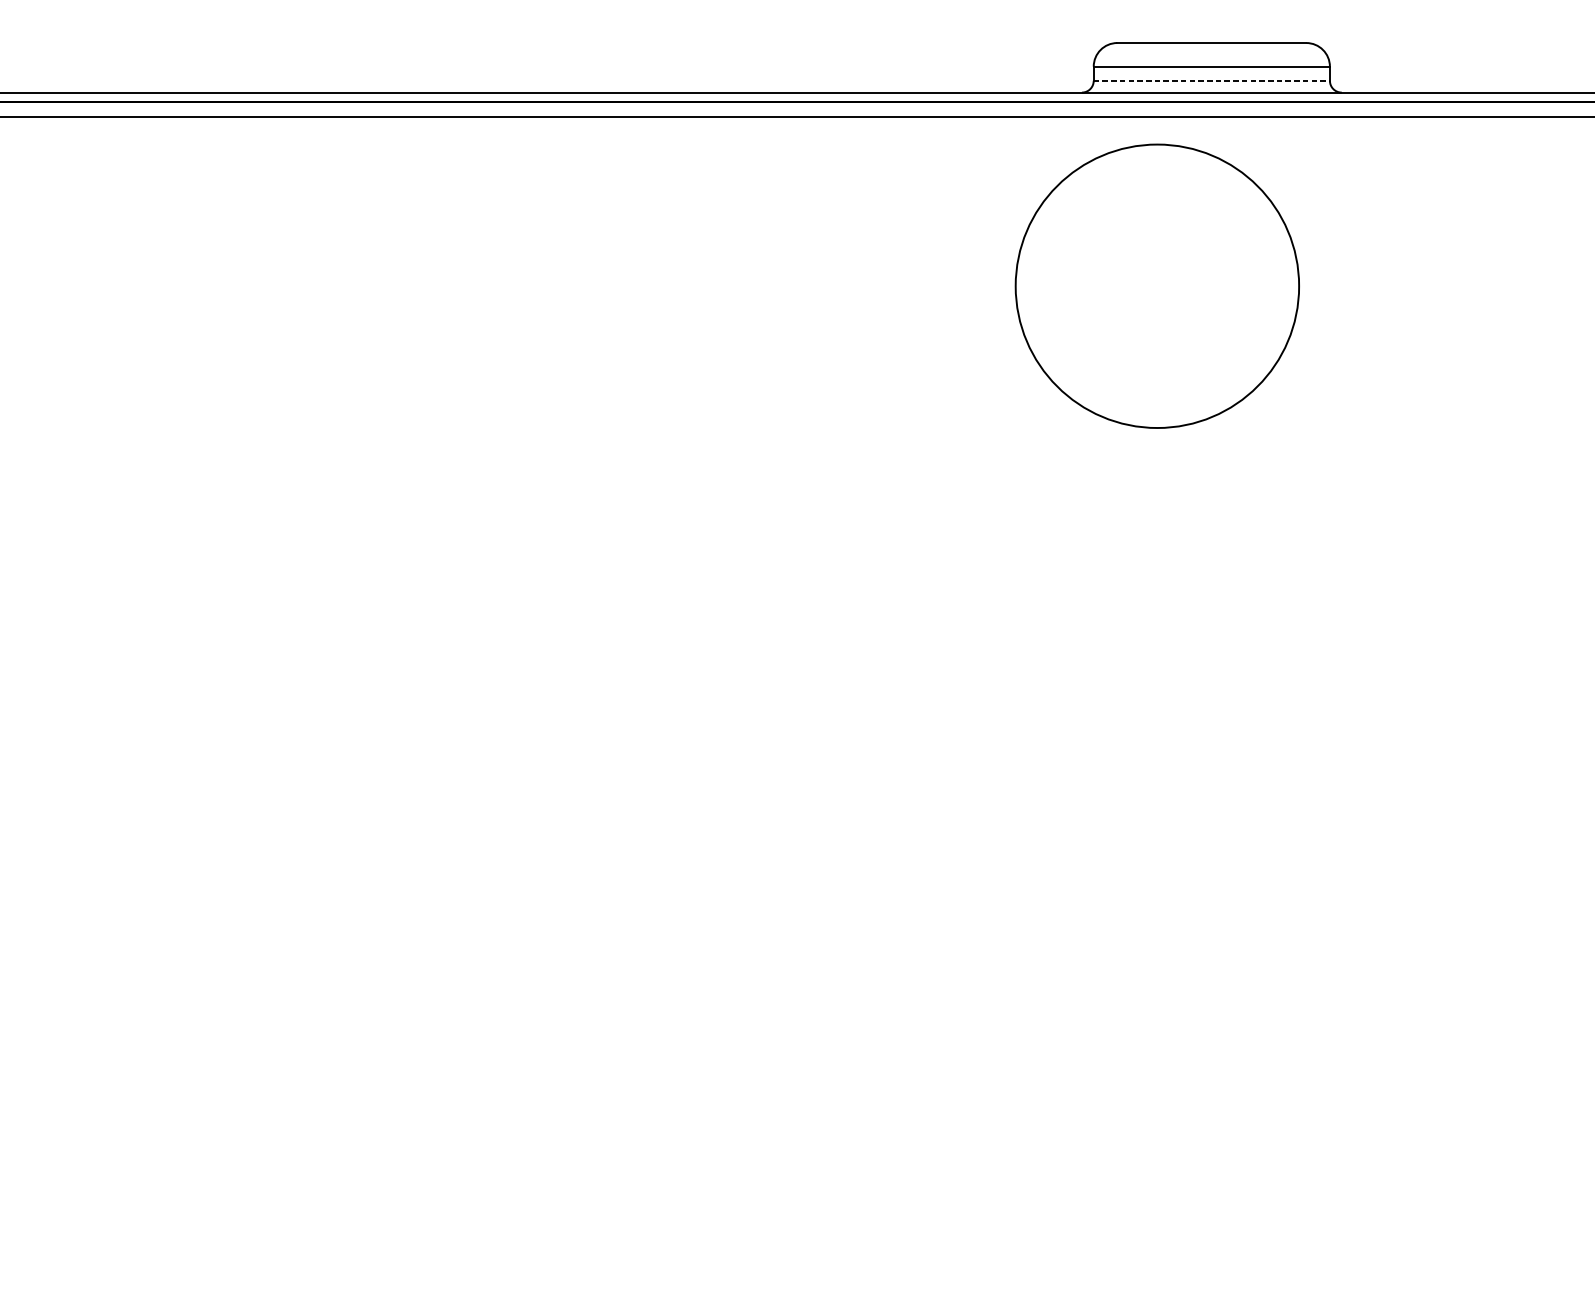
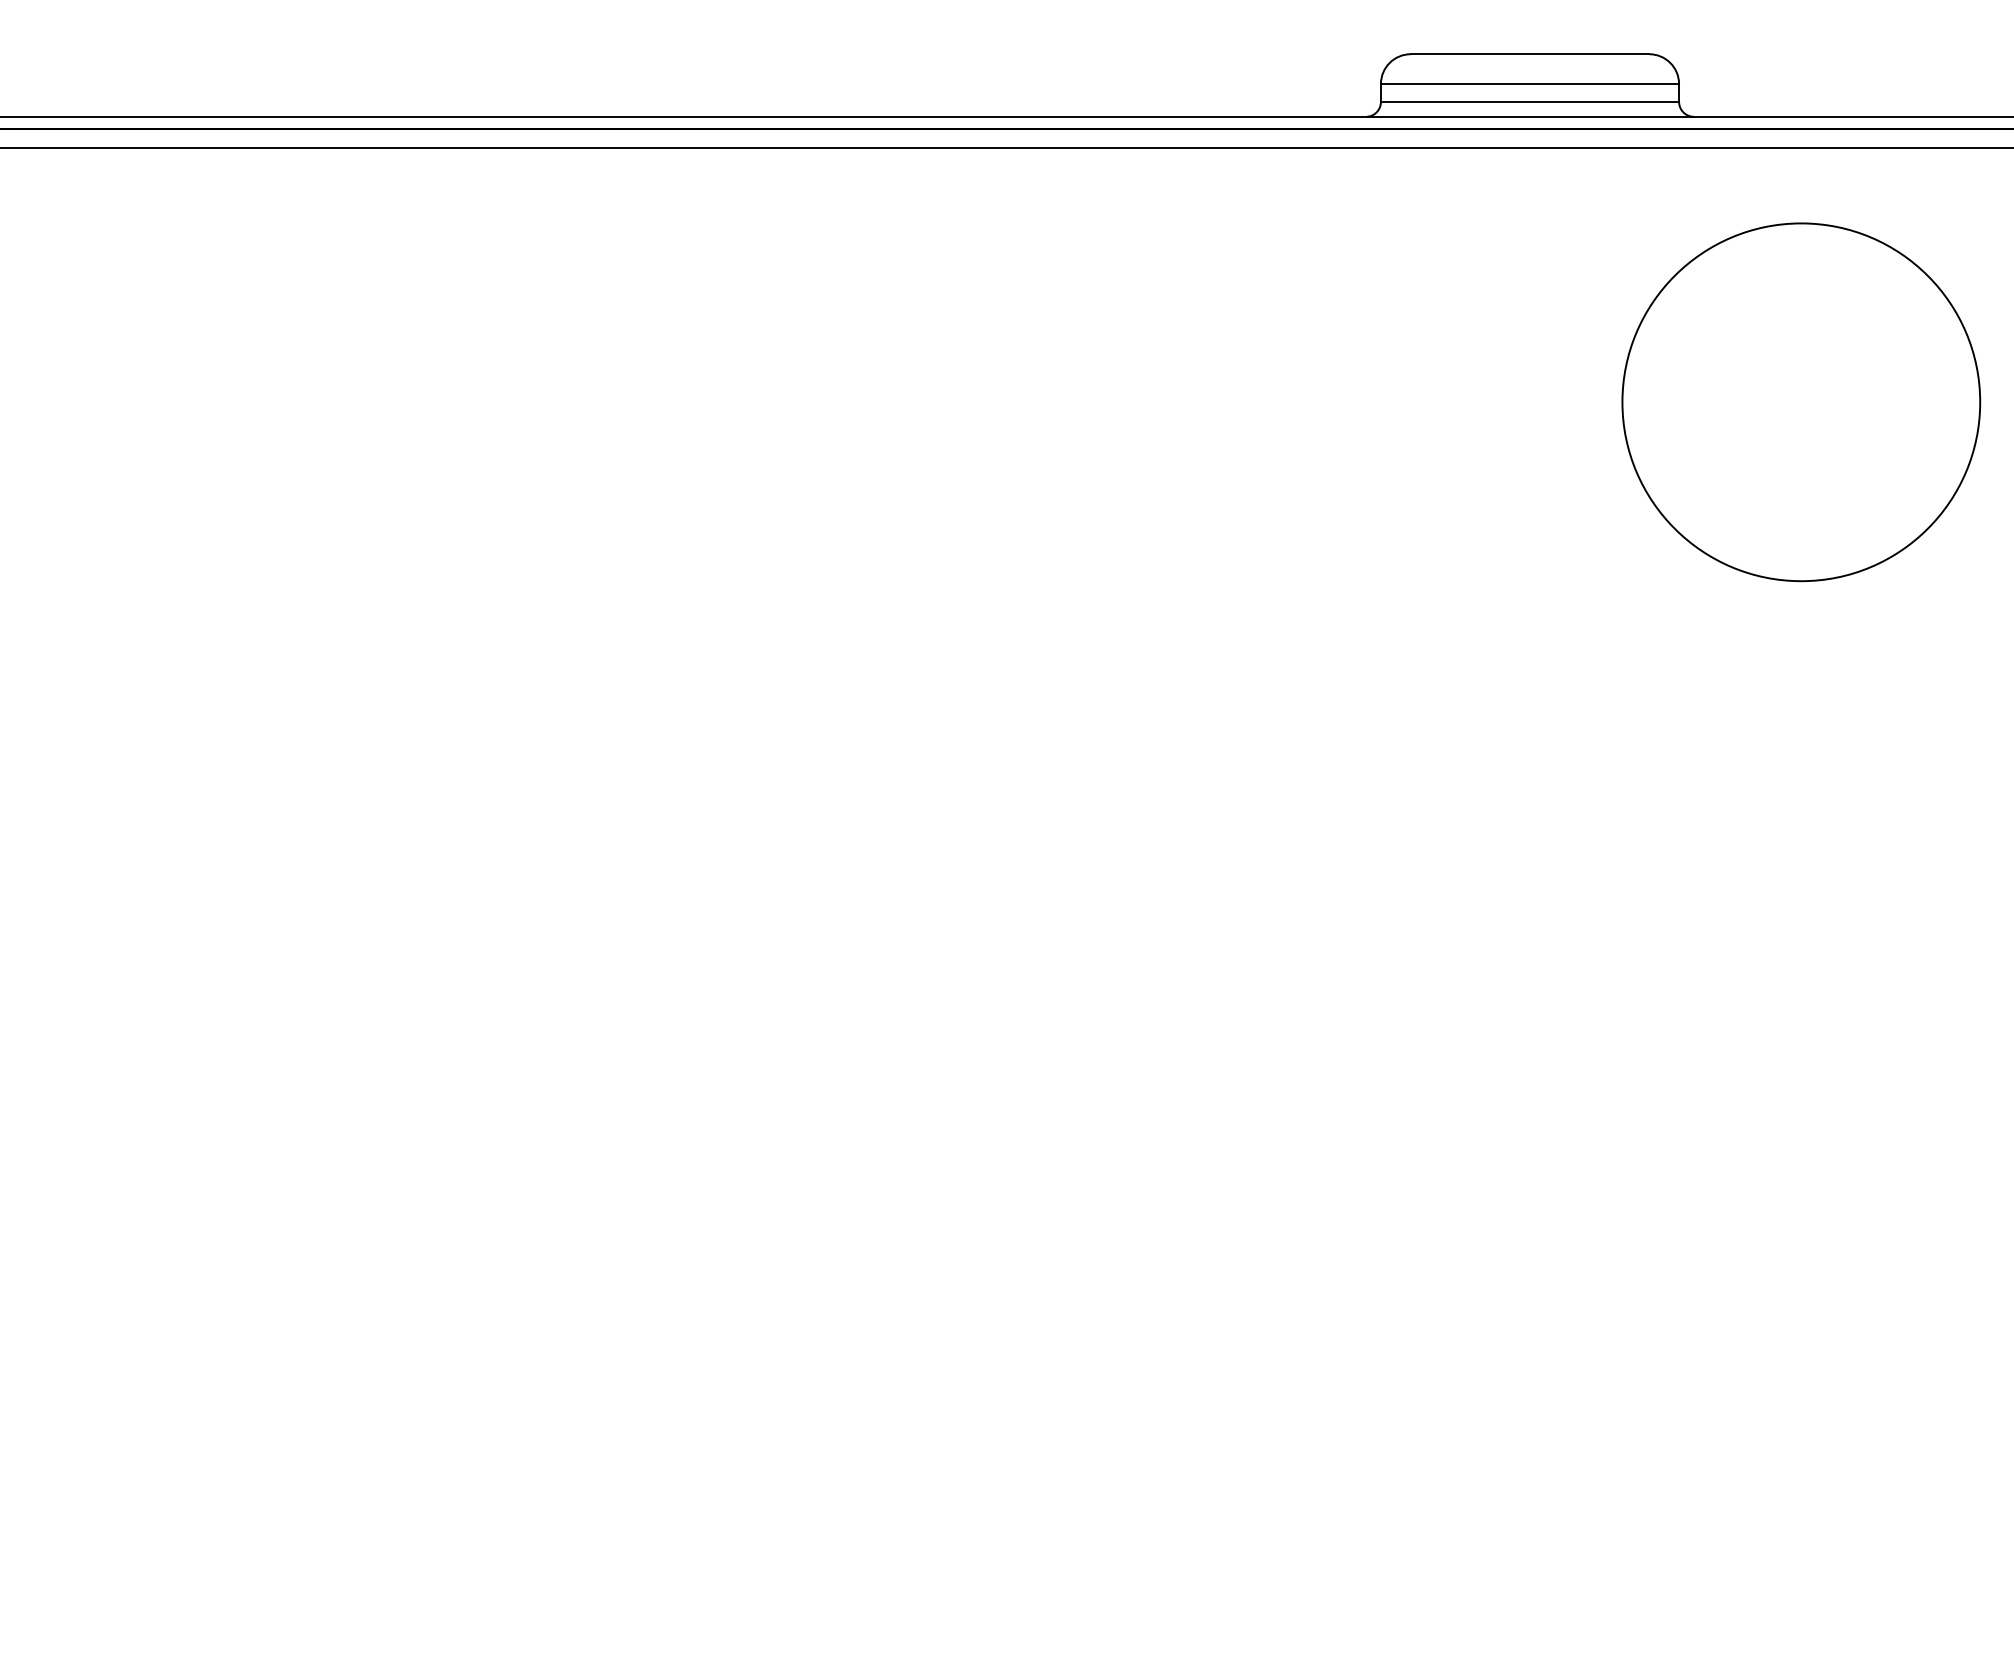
line: (1212, 80) -> (1530, 101), dashed -> solid
circle: (1157, 286) -> (1801, 402), moved

